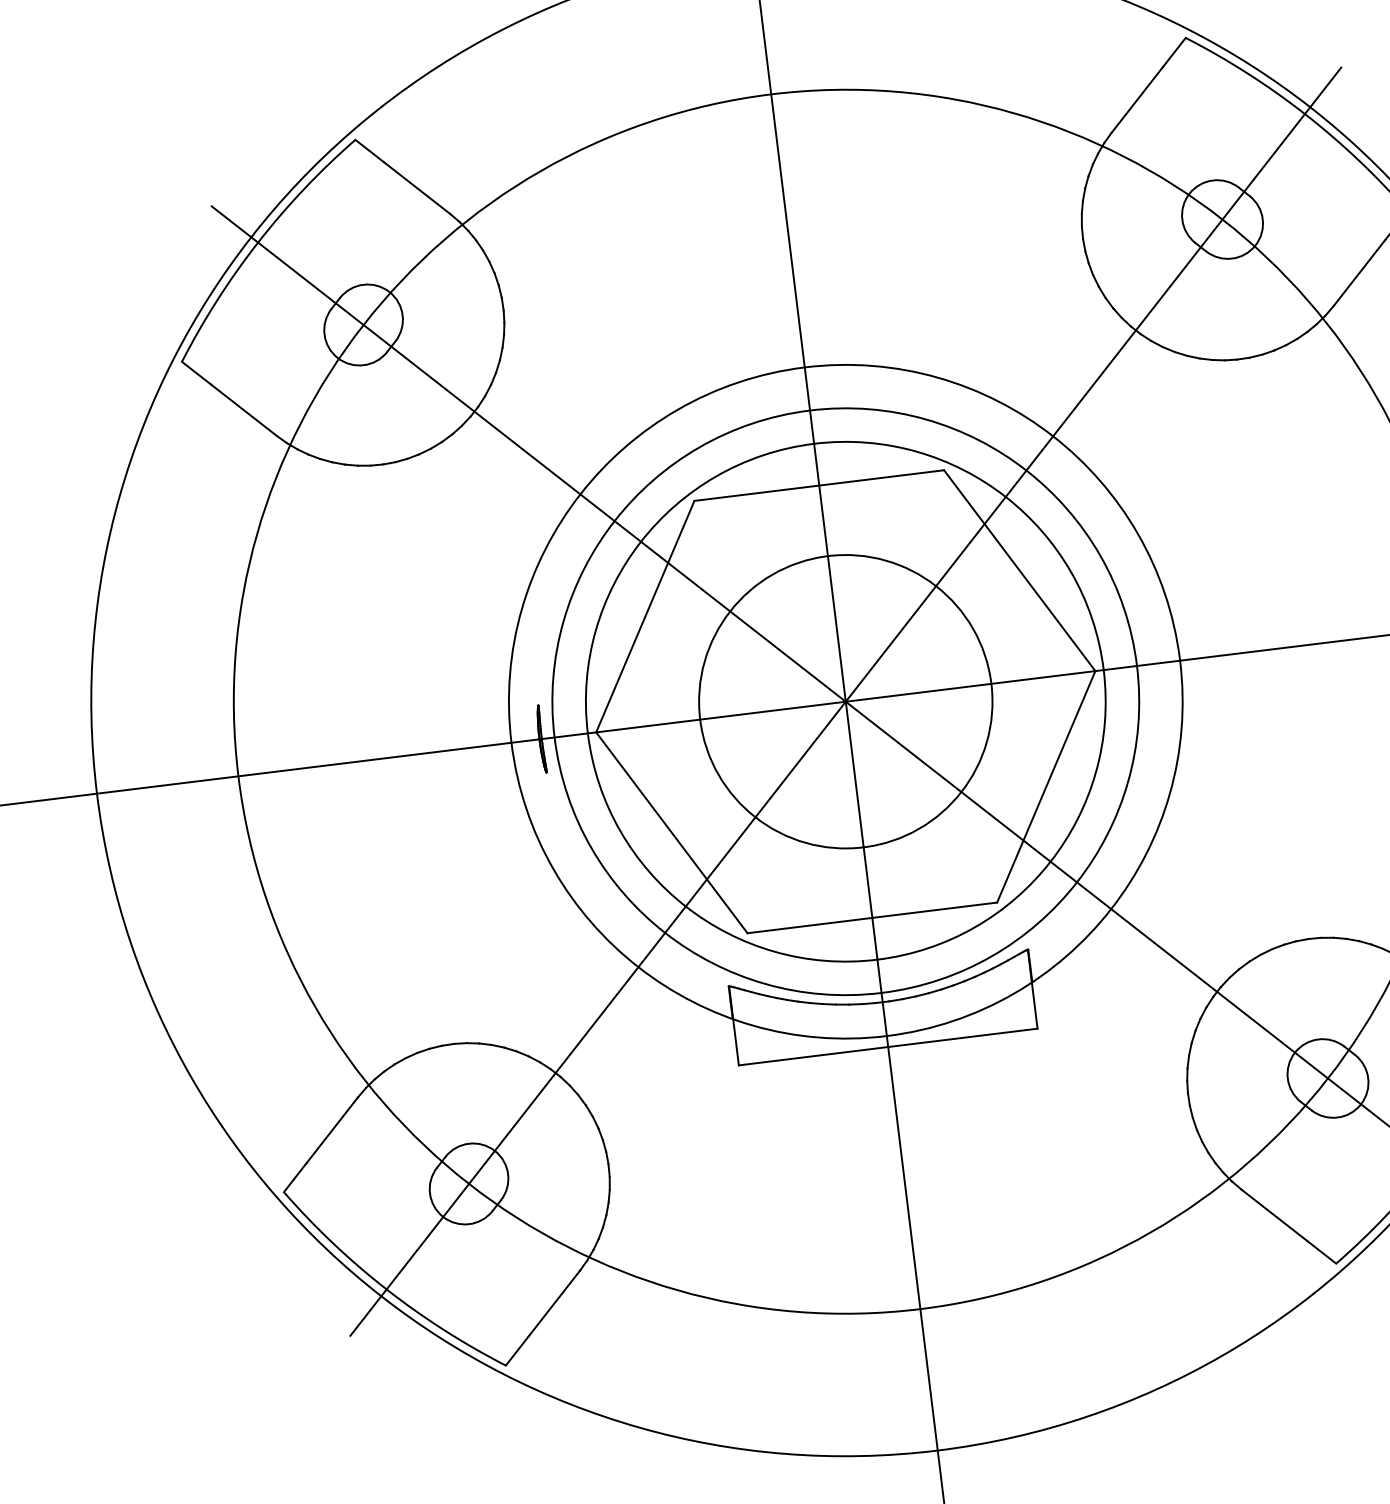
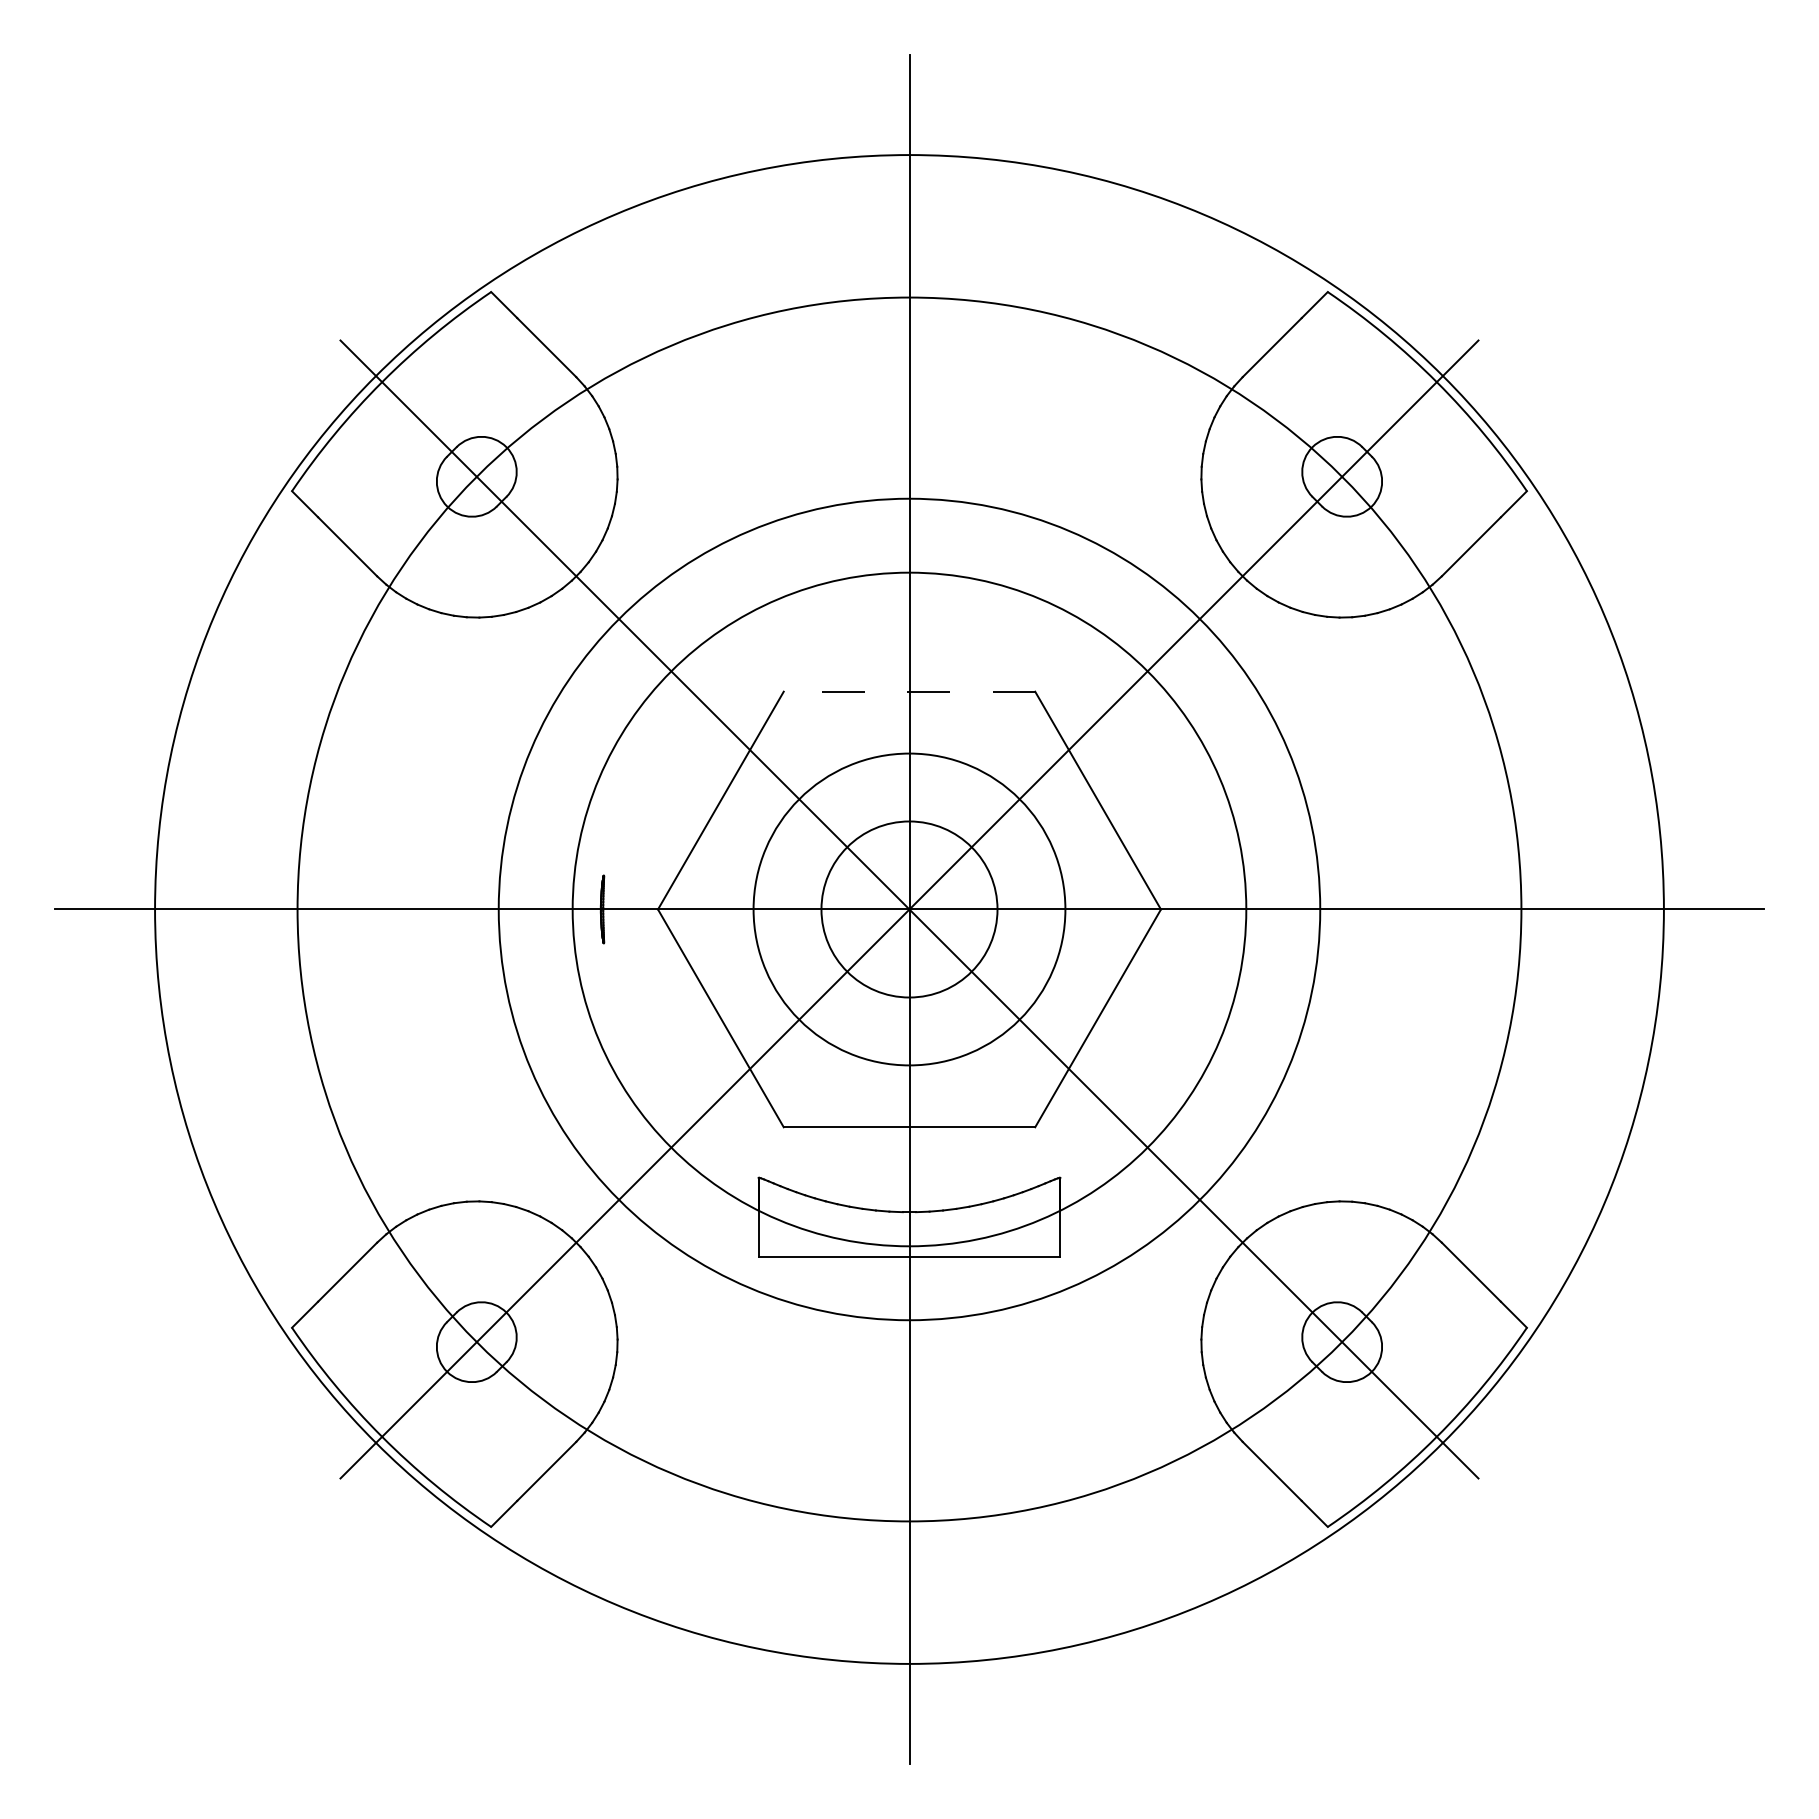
line: (819, 485) -> (909, 691), solid -> dashed
circle: (845, 701) -> (909, 909), size x0.6
circle: (845, 701) -> (909, 909), size x0.6
circle: (845, 701) -> (909, 909), size x1.4

